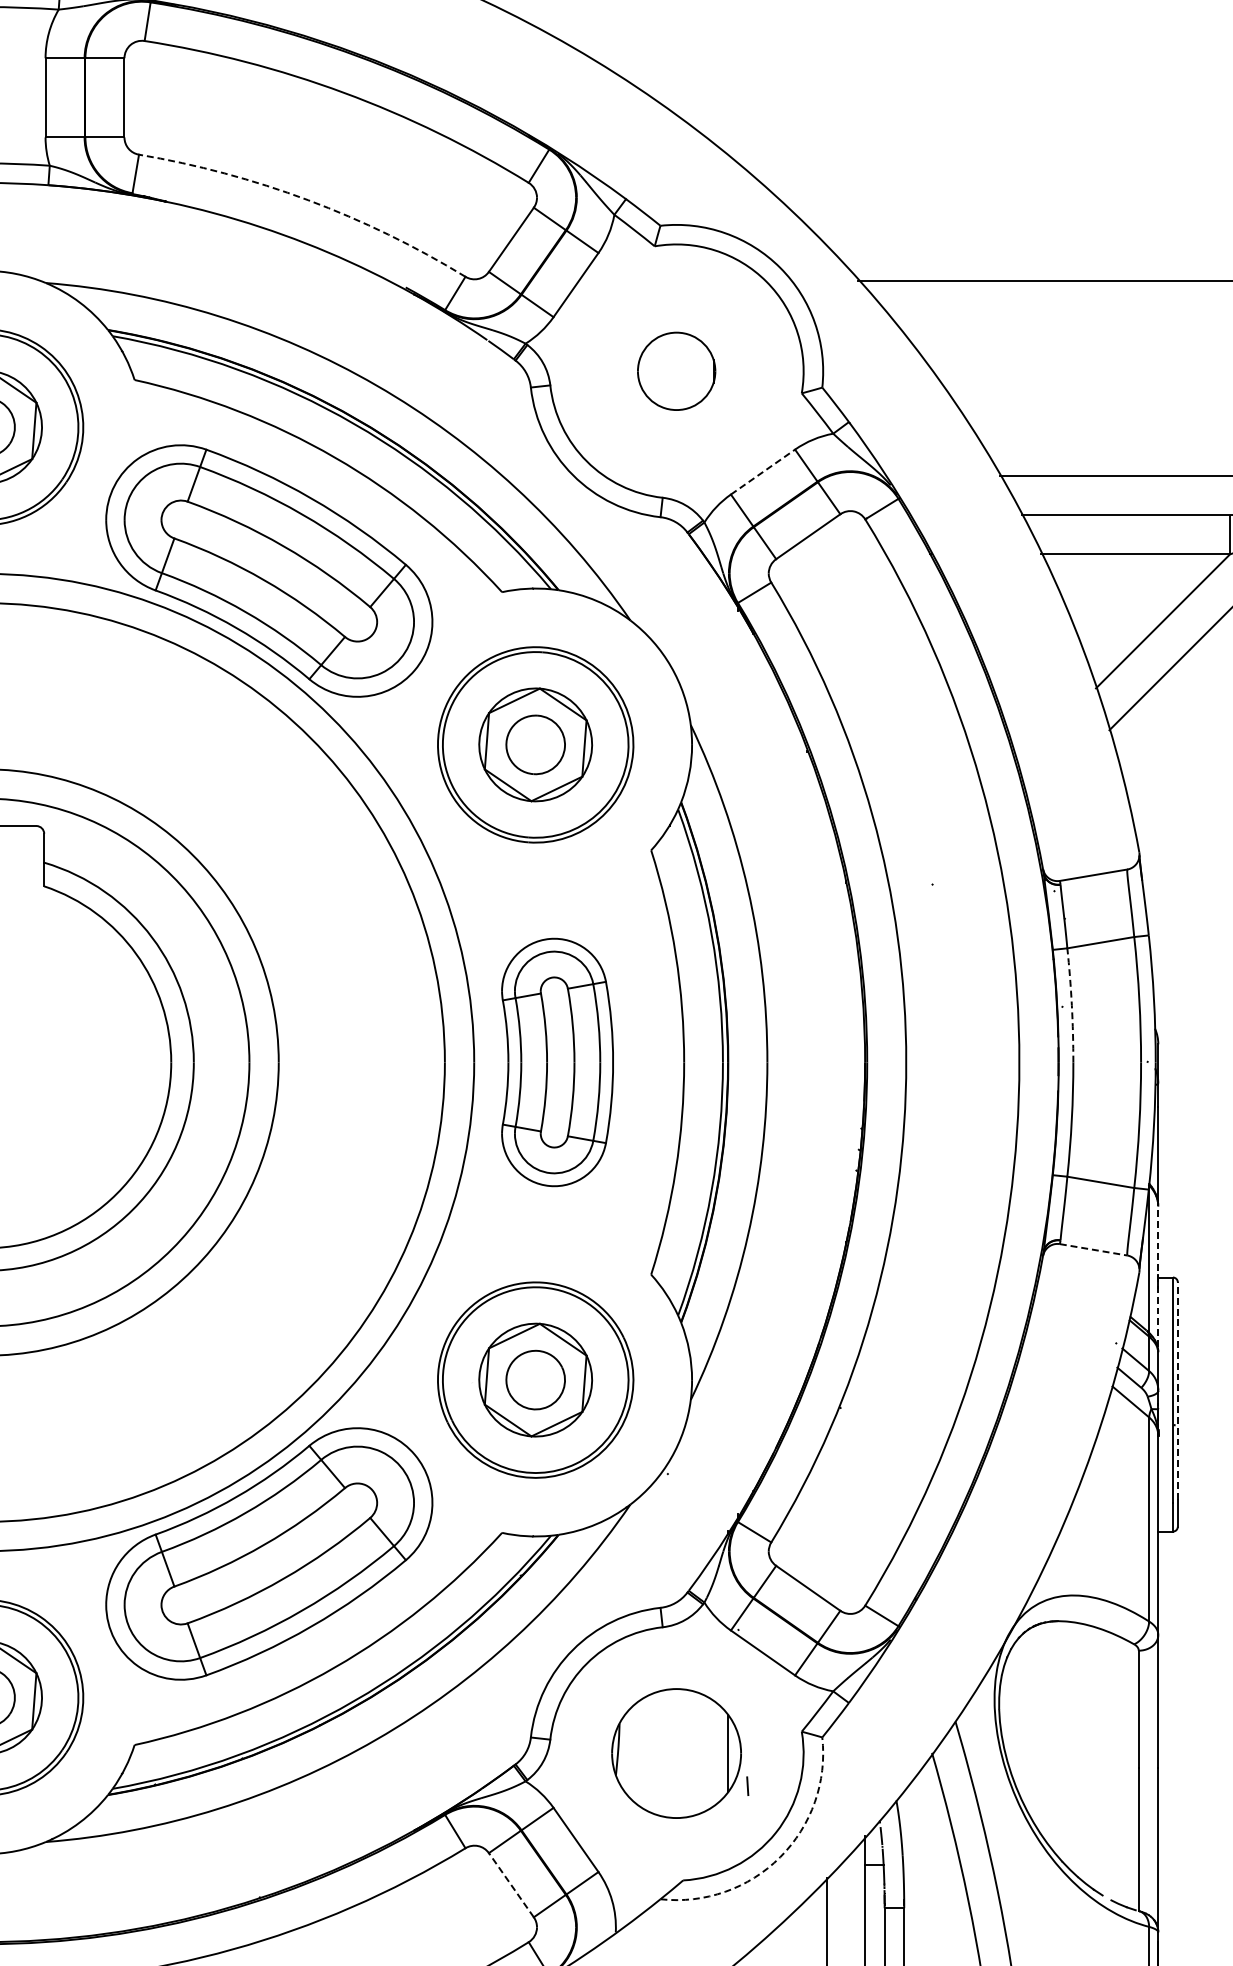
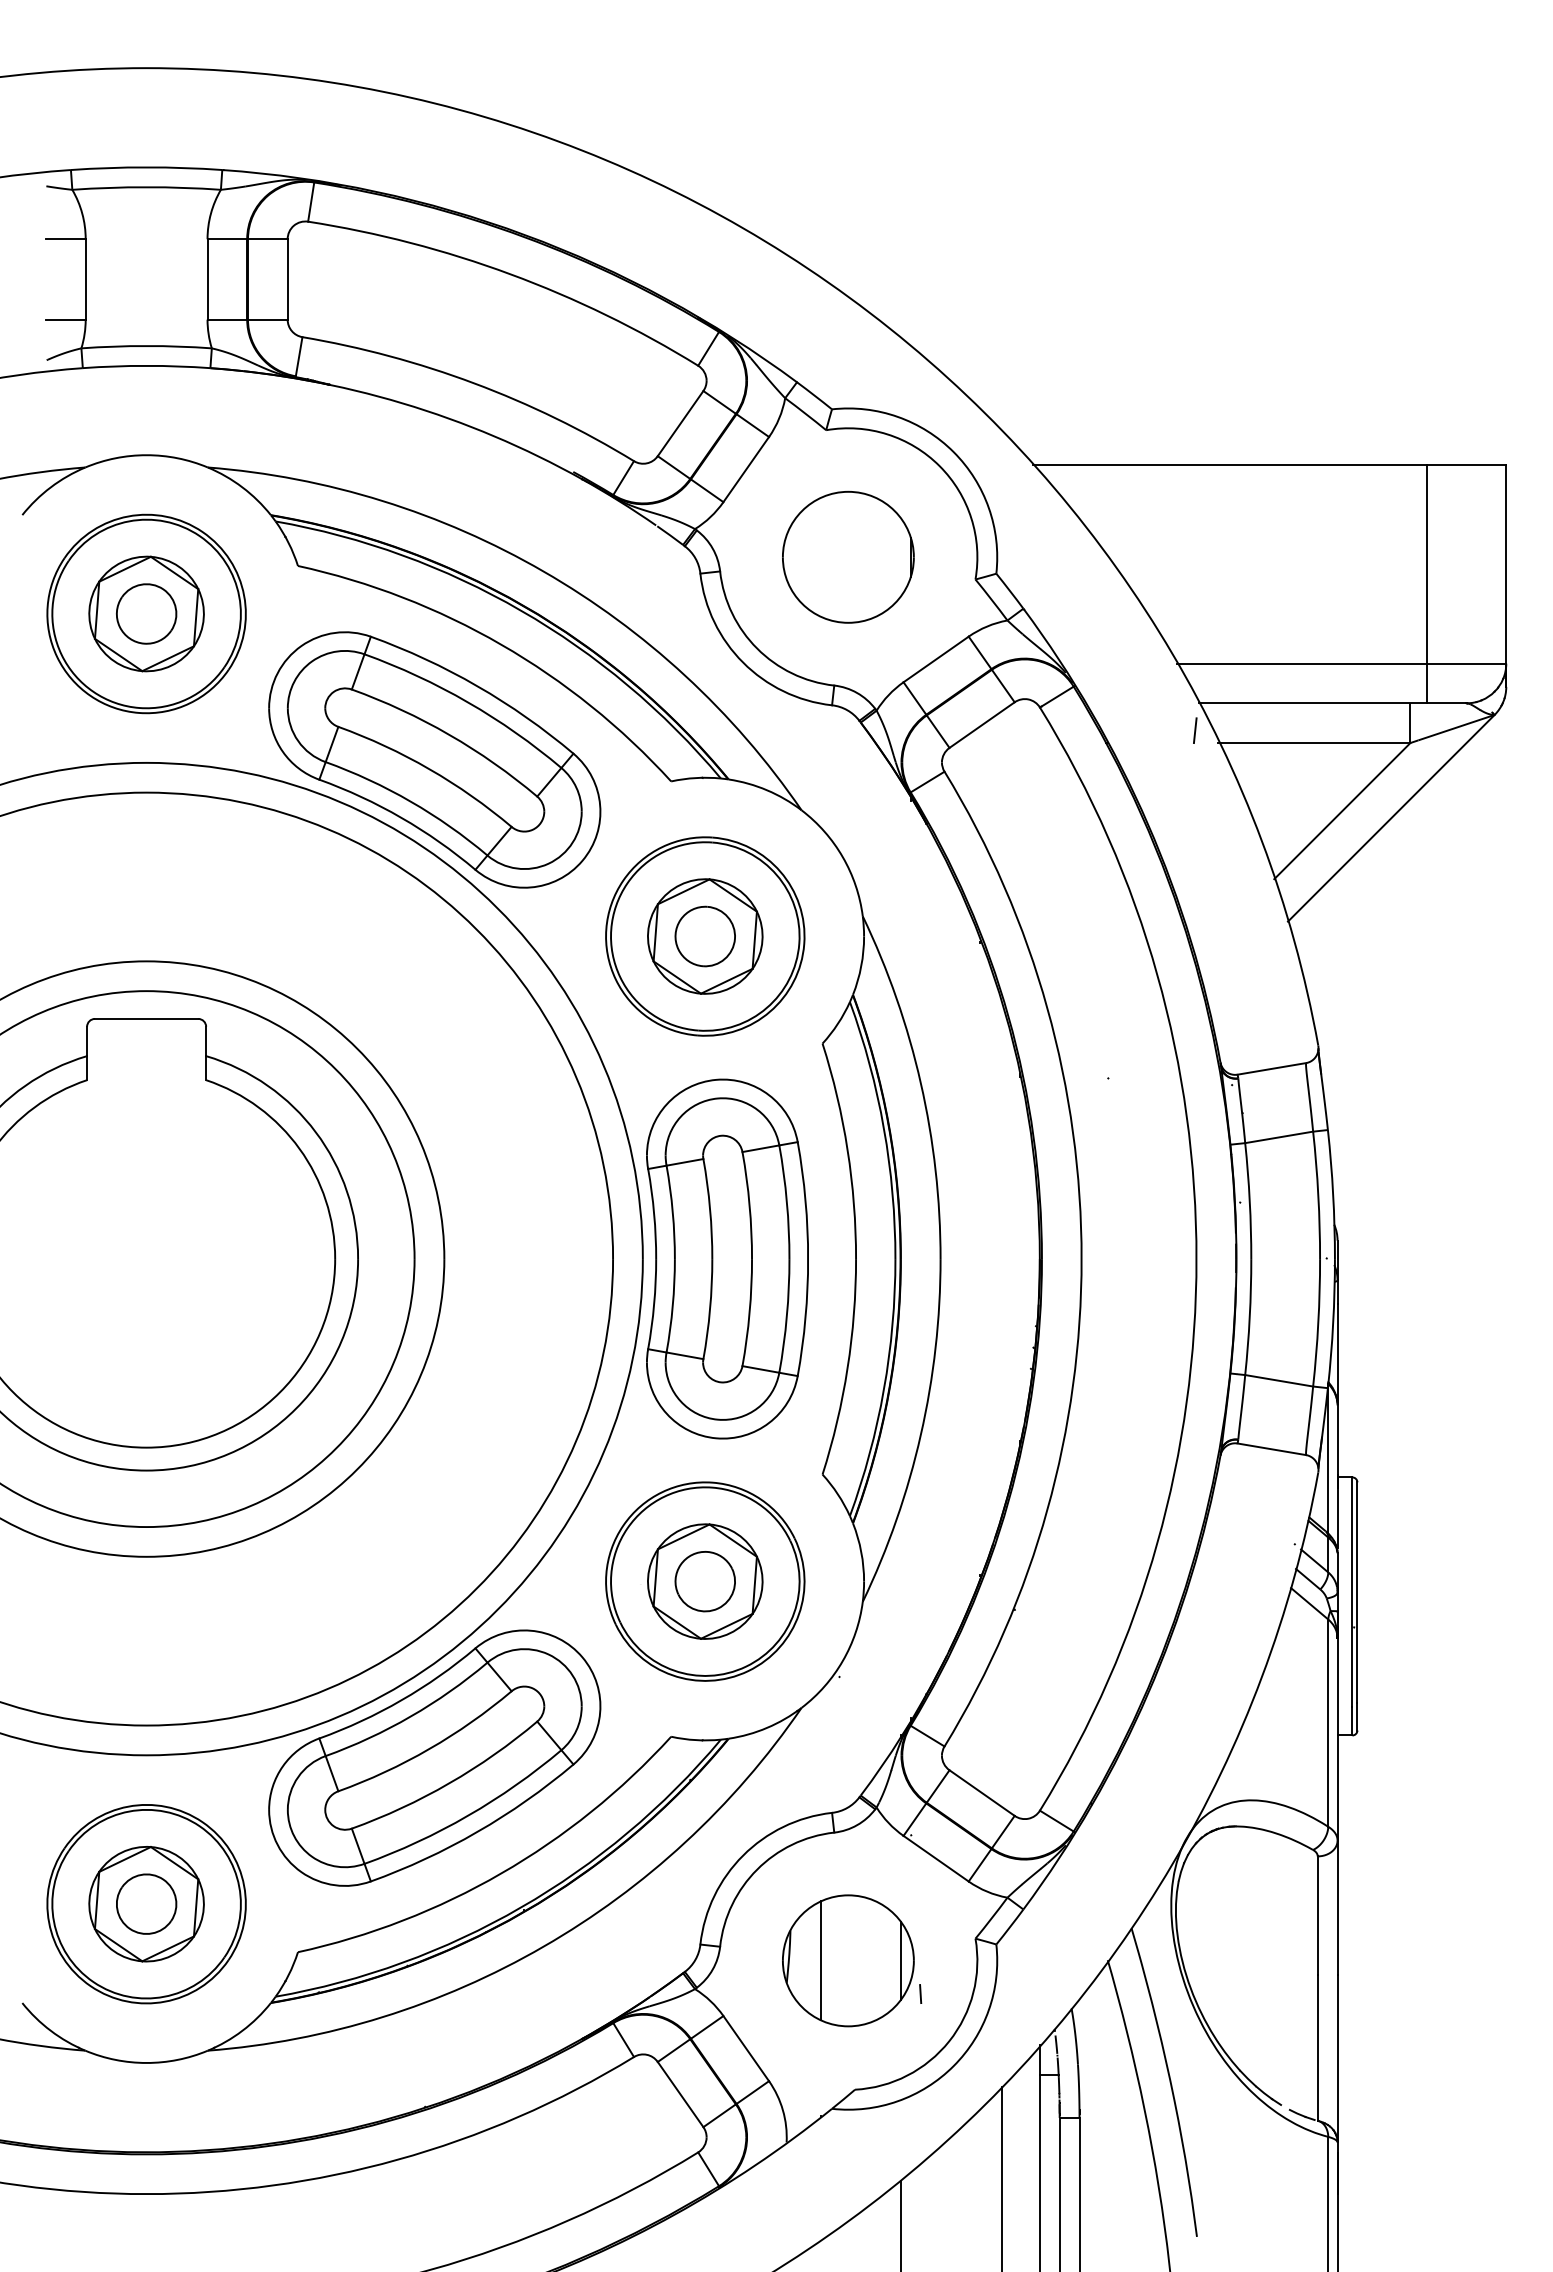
arc: (308, 200) -> (474, 383), dashed -> solid
part: (676, 370) -> (848, 556), size x1.67
line: (763, 472) -> (936, 659), dashed -> solid
line: (1017, 542) -> (1194, 730), added
arc: (1071, 1005) -> (1249, 1201), dashed -> solid
part: (557, 1061) -> (727, 1258), size x1.43
line: (1093, 1250) -> (1271, 1449), dashed -> solid
line: (1158, 1276) -> (1337, 1476), dashed -> solid
line: (1177, 1390) -> (1357, 1592), dashed -> solid
line: (650, 1753) -> (821, 1960), added
arc: (780, 1857) -> (953, 2066), dashed -> solid
line: (511, 1885) -> (680, 2094), dashed -> solid

